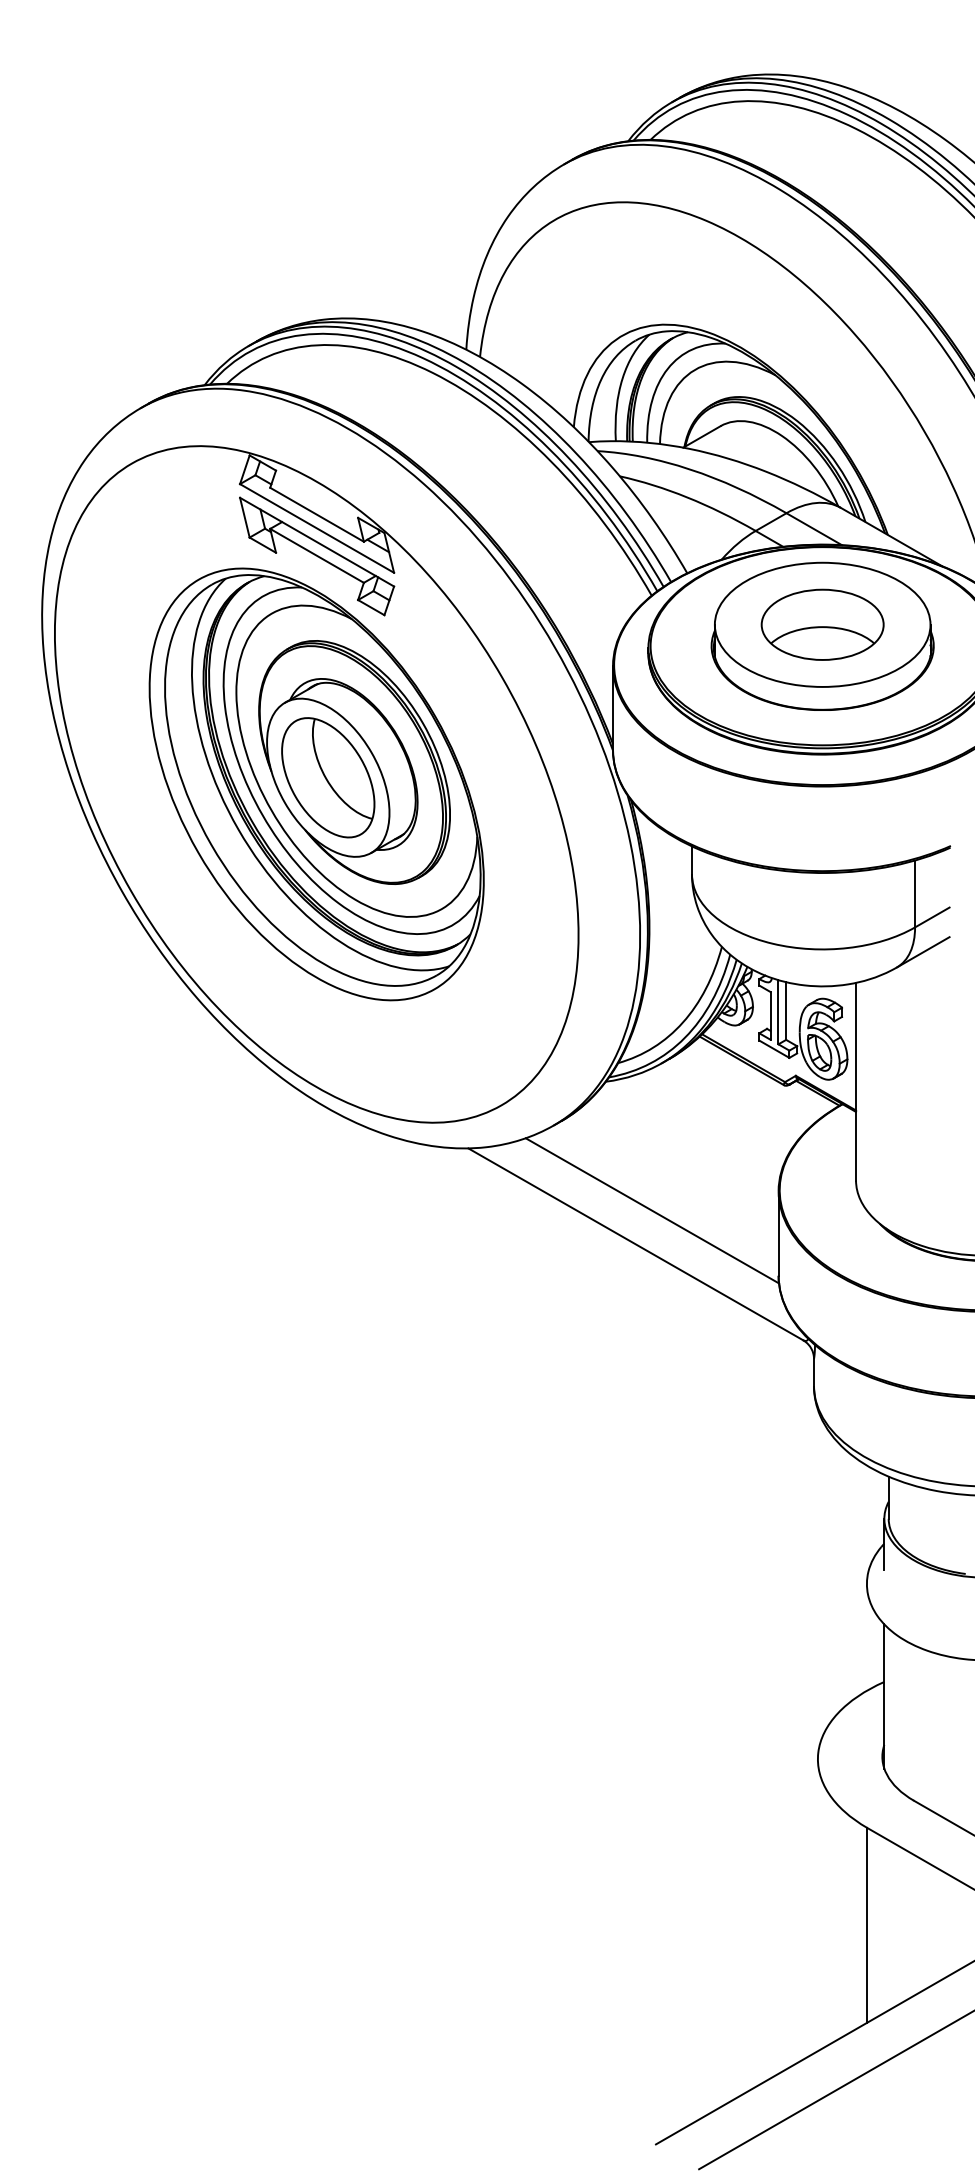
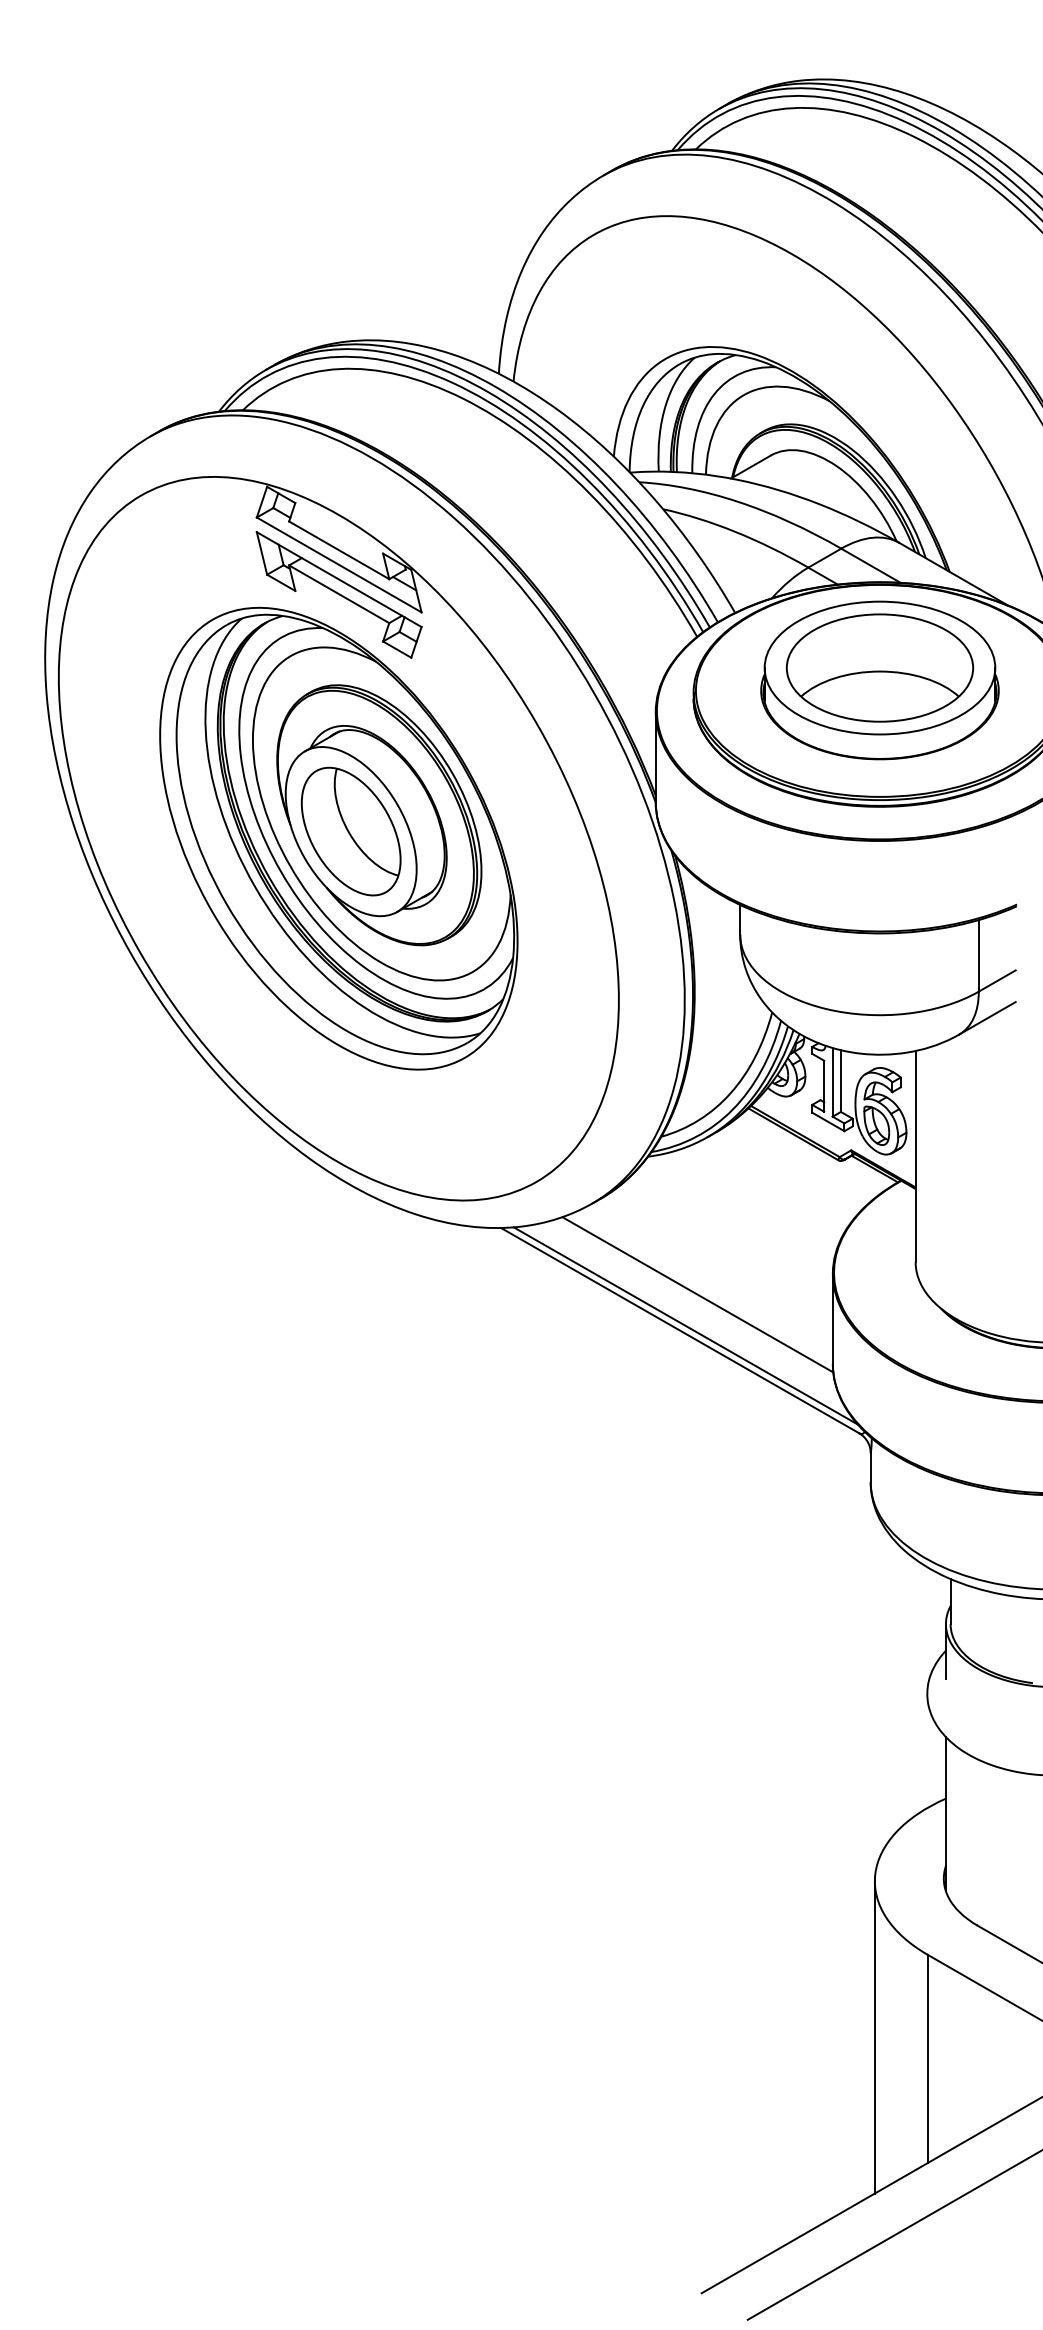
part: (822, 624) -> (879, 667), size x1.43
line: (640, 1239) -> (685, 1325), added
line: (817, 1905) -> (874, 2037), added

